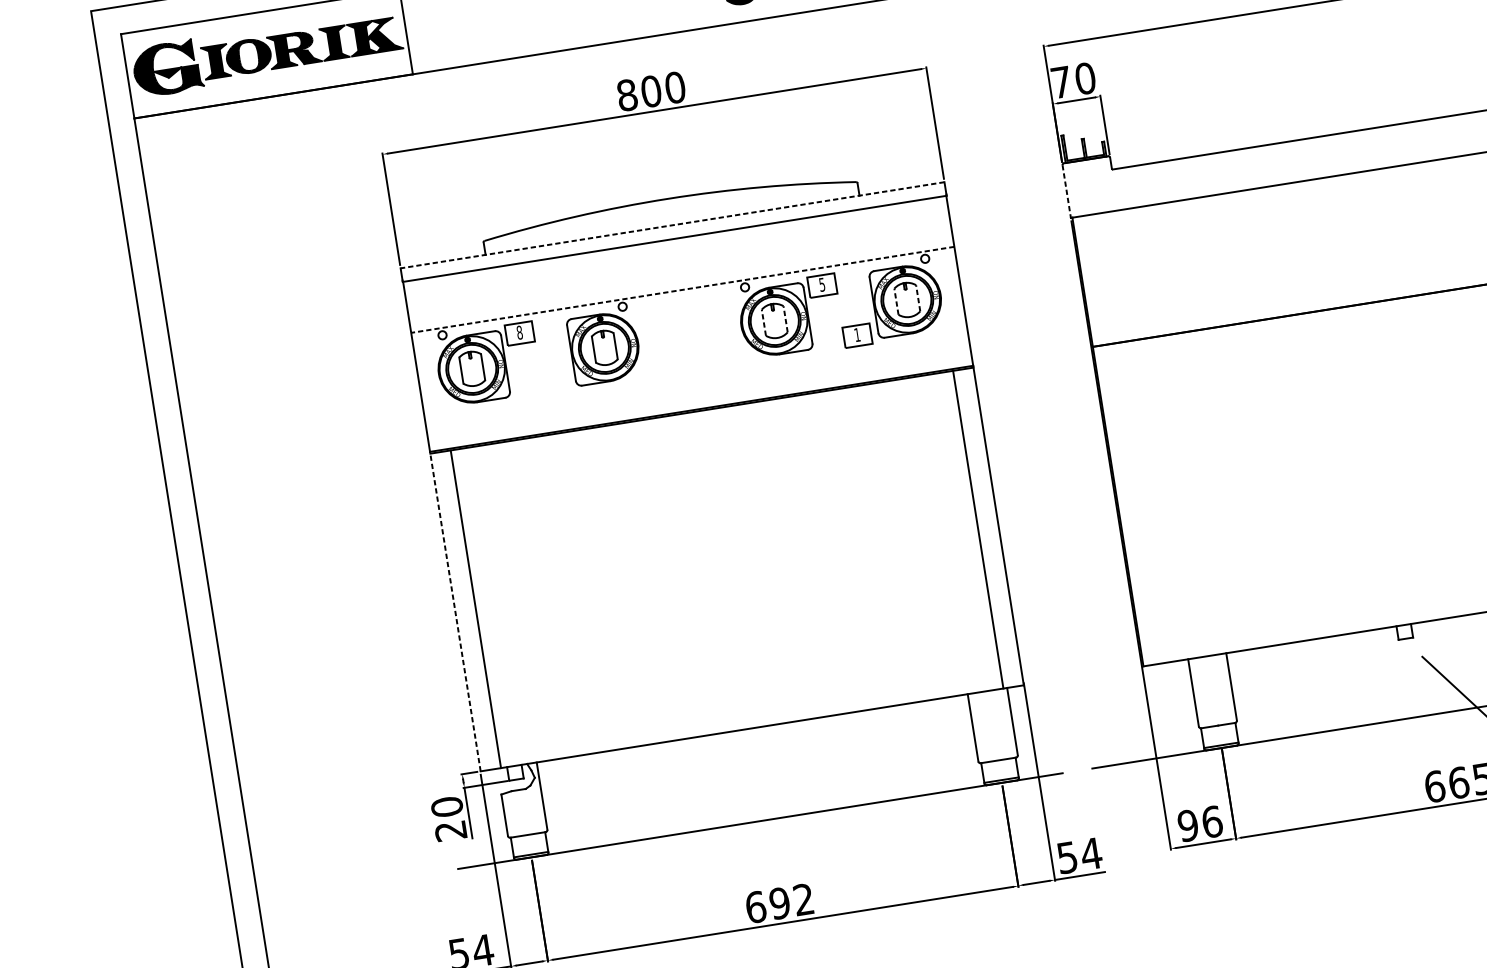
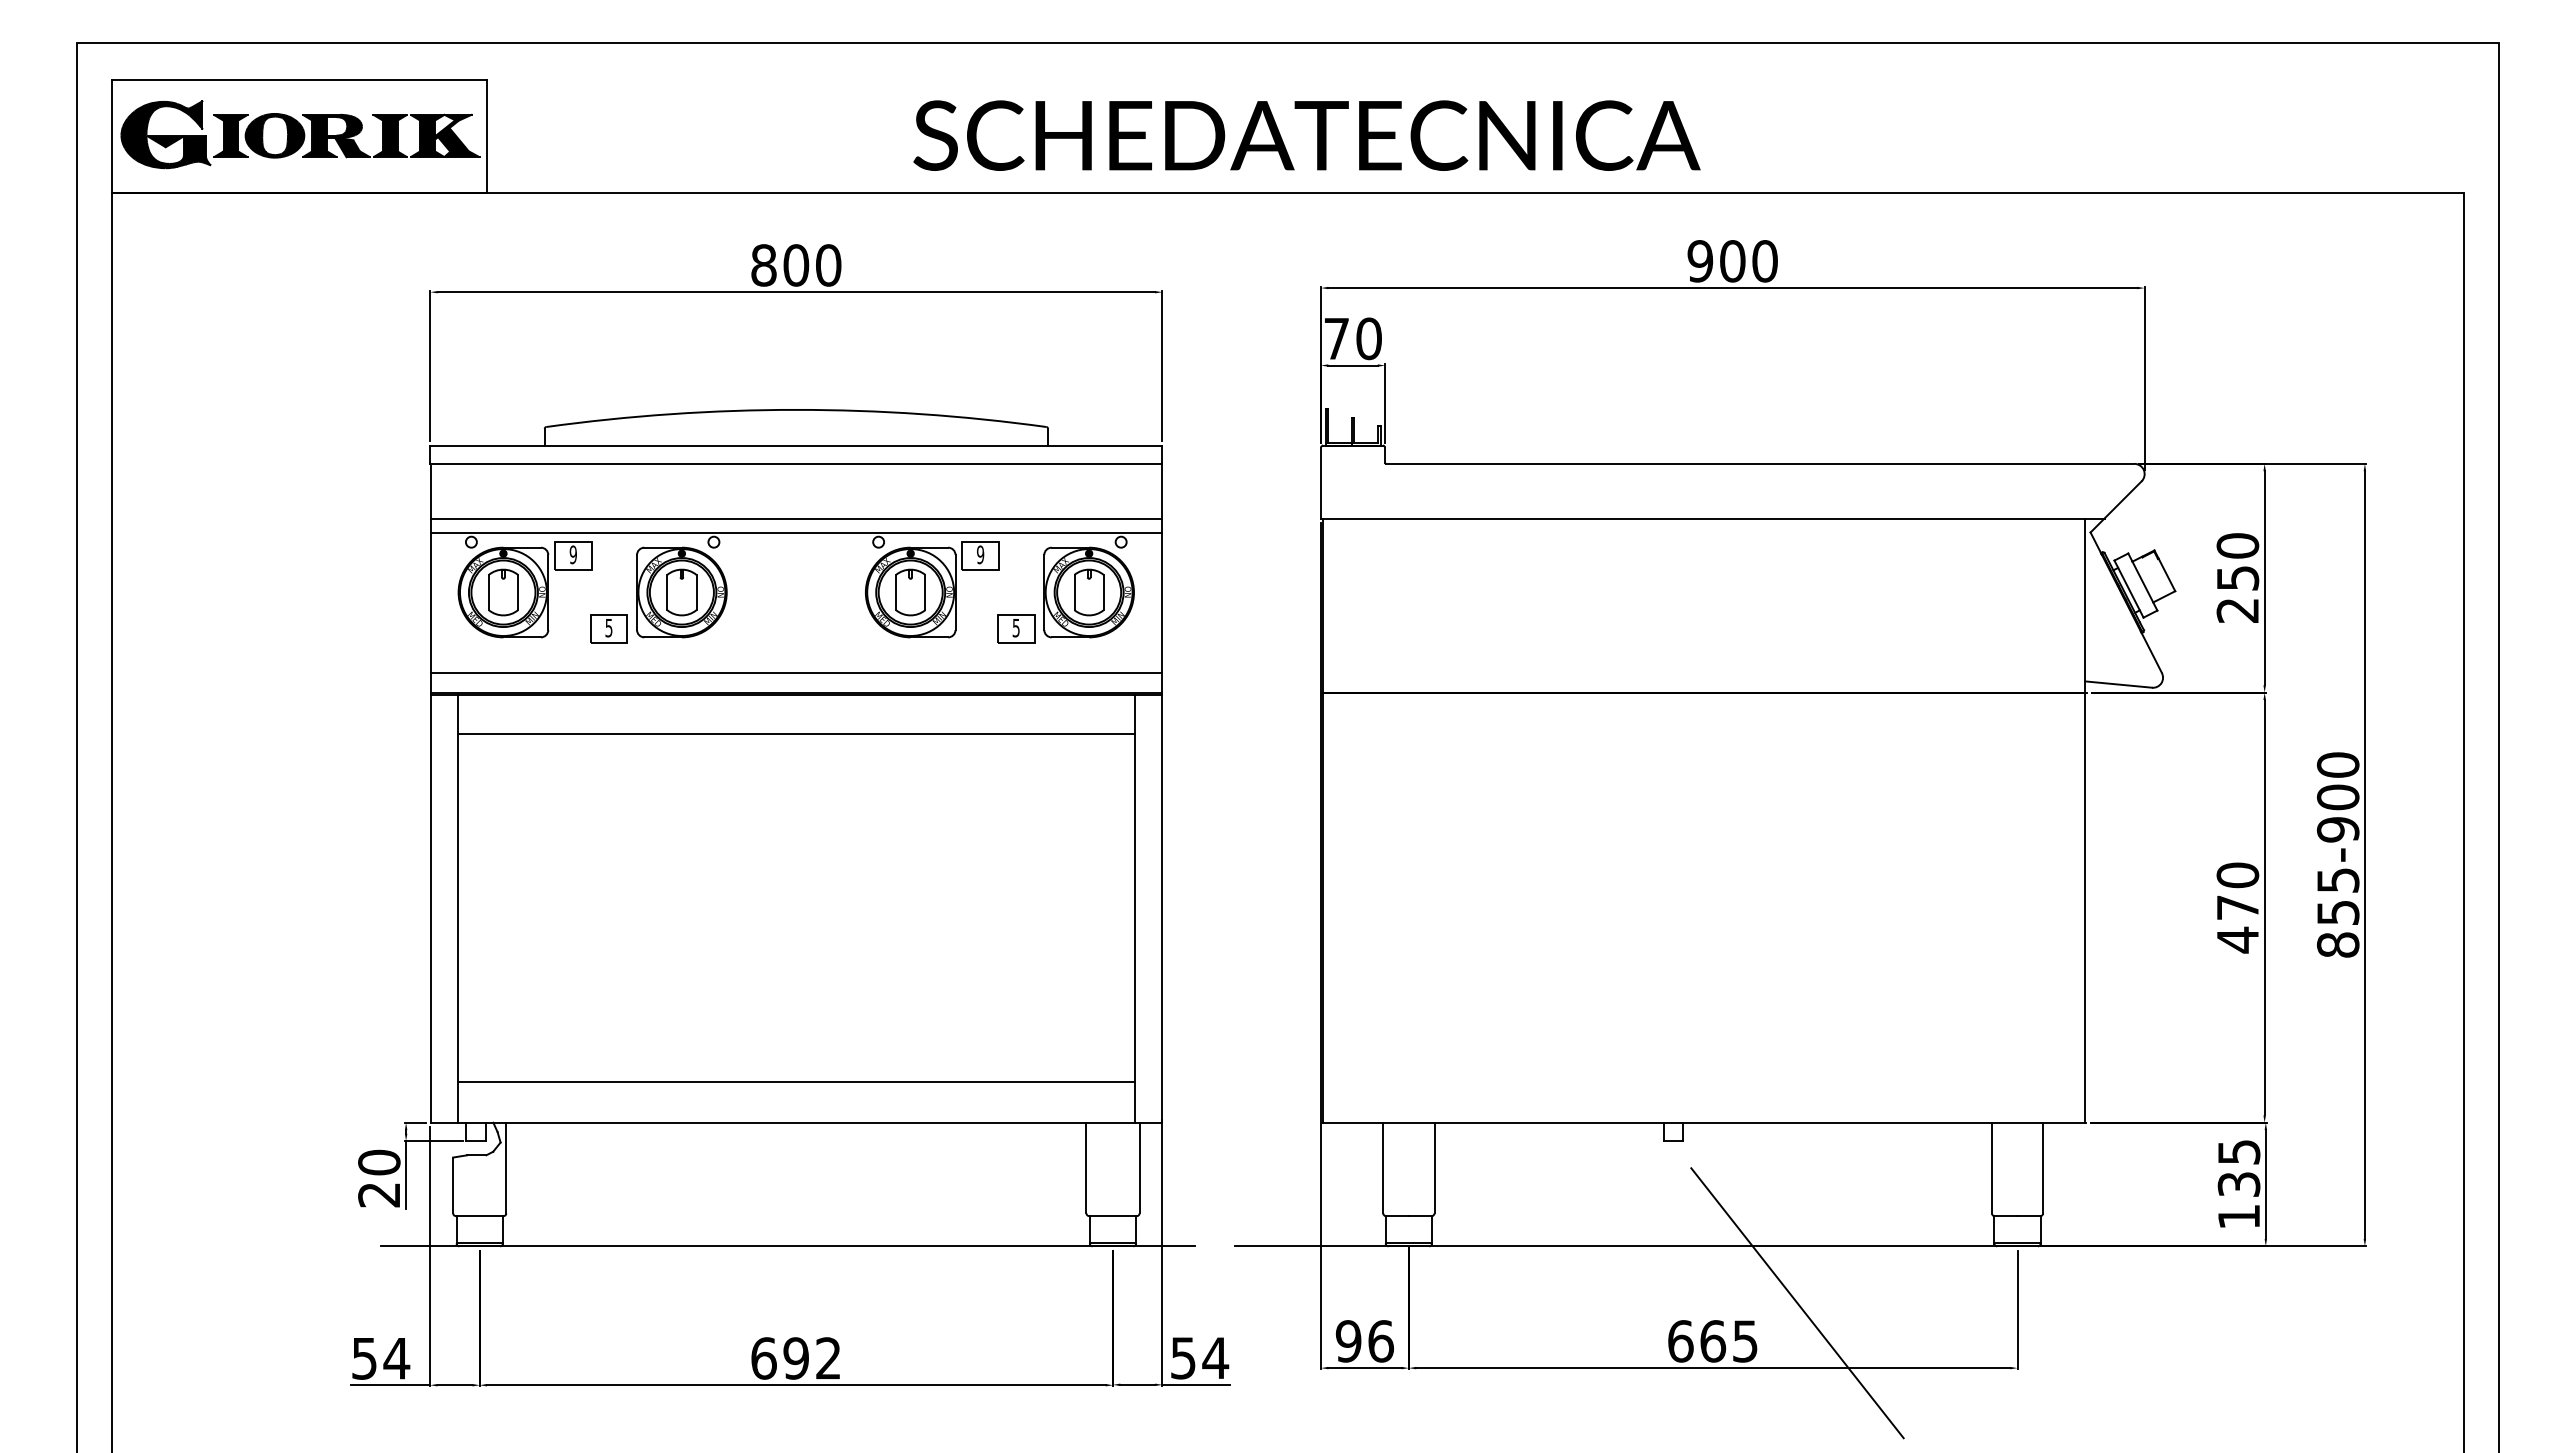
line: (1067, 191) -> (1321, 483), dashed -> solid
line: (671, 225) -> (795, 445), dashed -> solid
line: (680, 279) -> (795, 518), added
text: (822, 284) -> (980, 554), 5 -> 9
line: (682, 289) -> (796, 532), dashed -> solid
line: (917, 298) -> (1103, 592), dashed -> solid
line: (896, 301) -> (1074, 592), dashed -> solid
line: (785, 319) -> (925, 592), dashed -> solid
line: (764, 322) -> (896, 592), dashed -> solid
text: (519, 332) -> (572, 554), 8 -> 9
text: (856, 335) -> (1015, 628), 1 -> 5
part: (554, 383) -> (608, 628), added
line: (698, 393) -> (795, 672), added
line: (706, 439) -> (796, 733), added
line: (455, 611) -> (430, 907), dashed -> solid
line: (747, 697) -> (796, 1081), added

